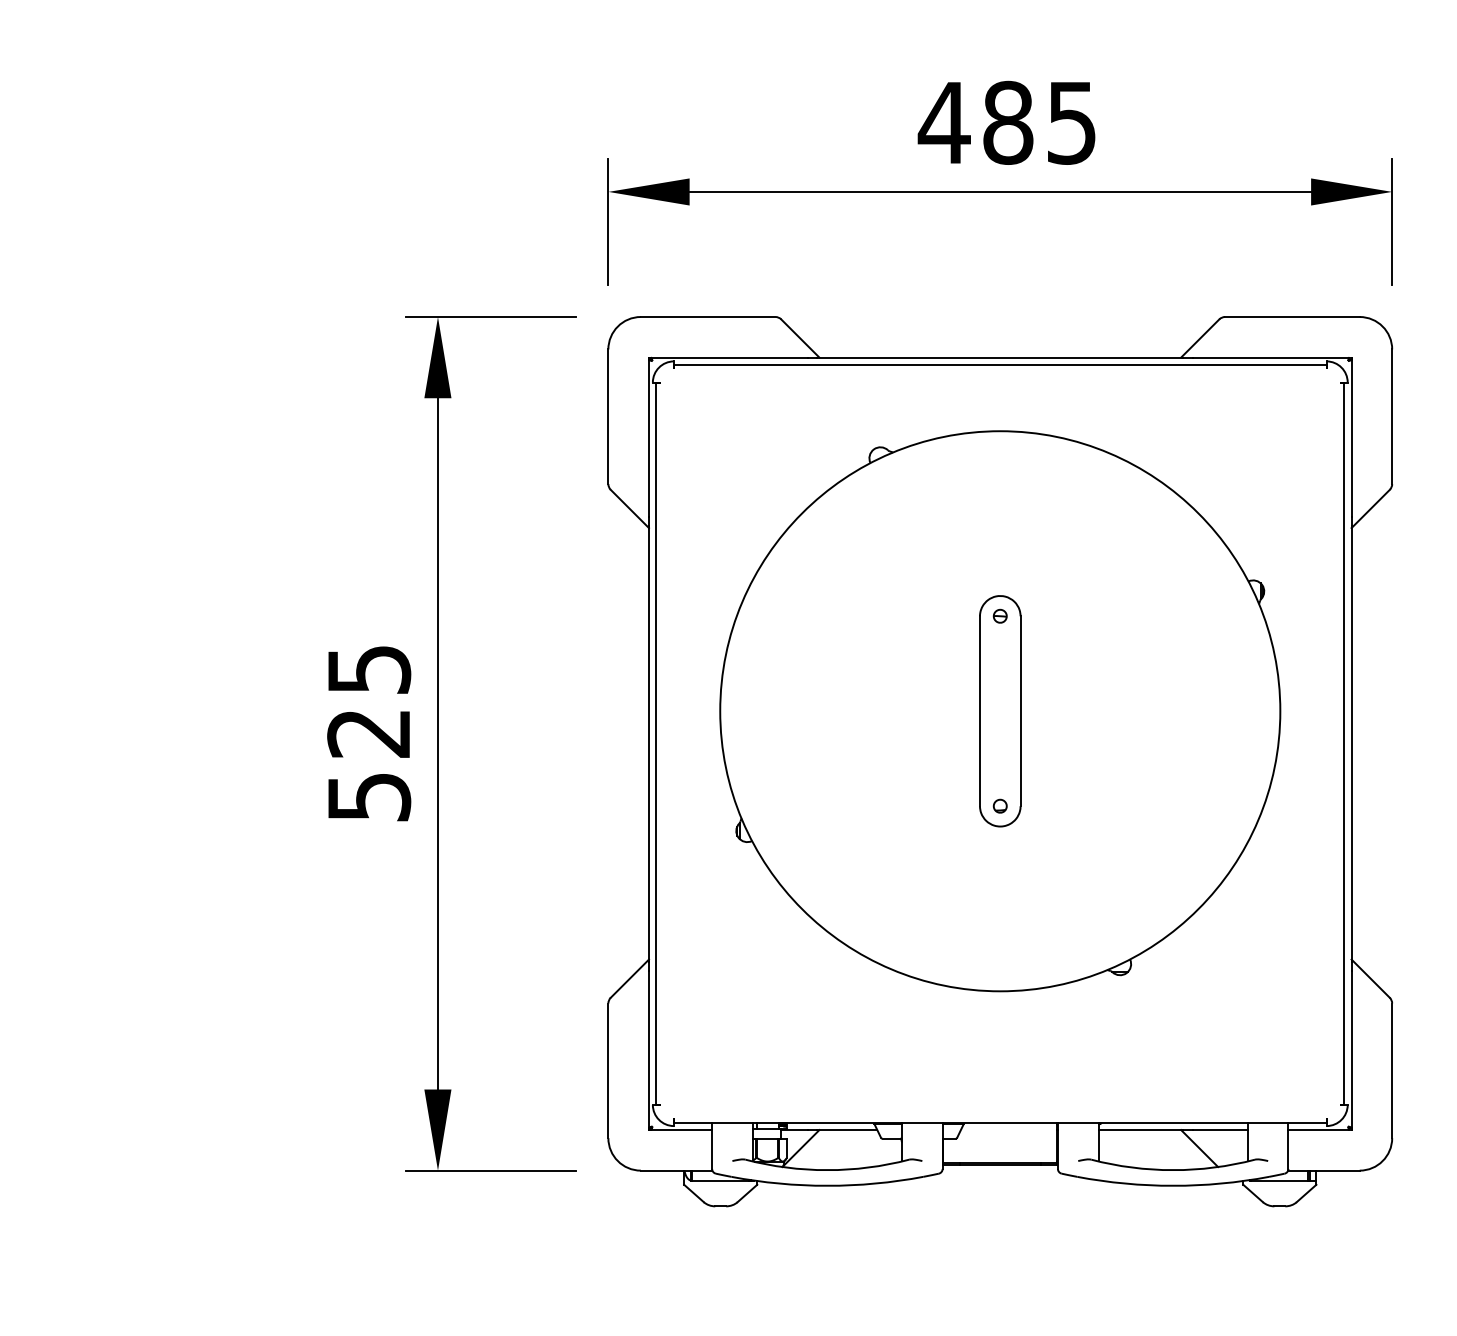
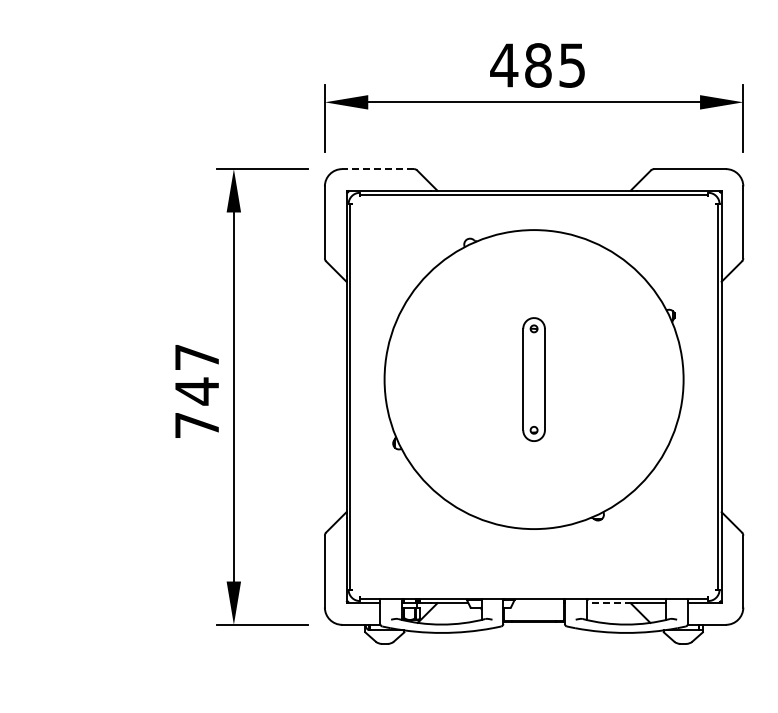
line: (708, 317) -> (378, 169), solid -> dashed
text: (367, 733) -> (196, 391), 525 -> 747
line: (1141, 1130) -> (609, 603), solid -> dashed

